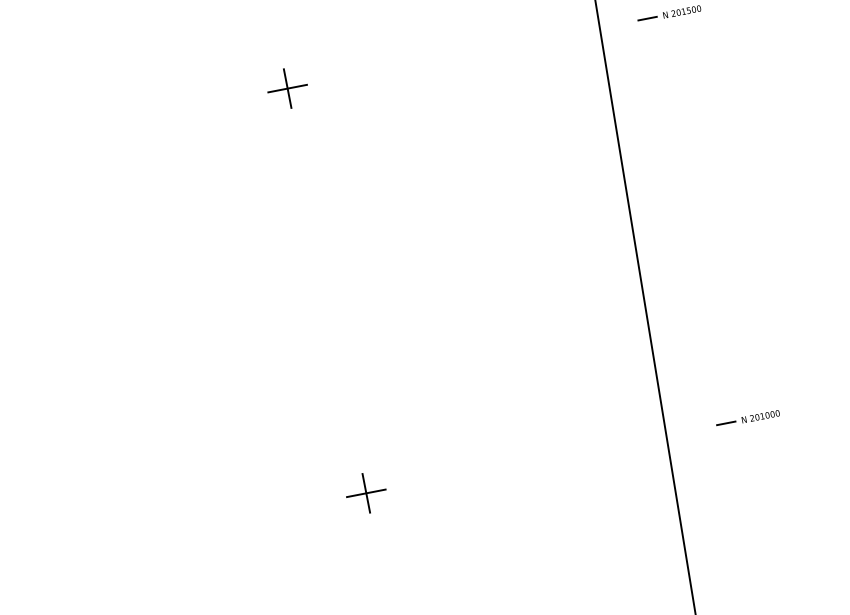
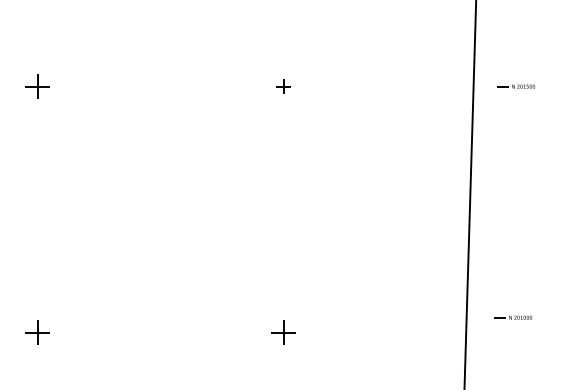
part: (287, 88) -> (283, 86), size x0.6
part: (748, 418) -> (513, 317), moved

